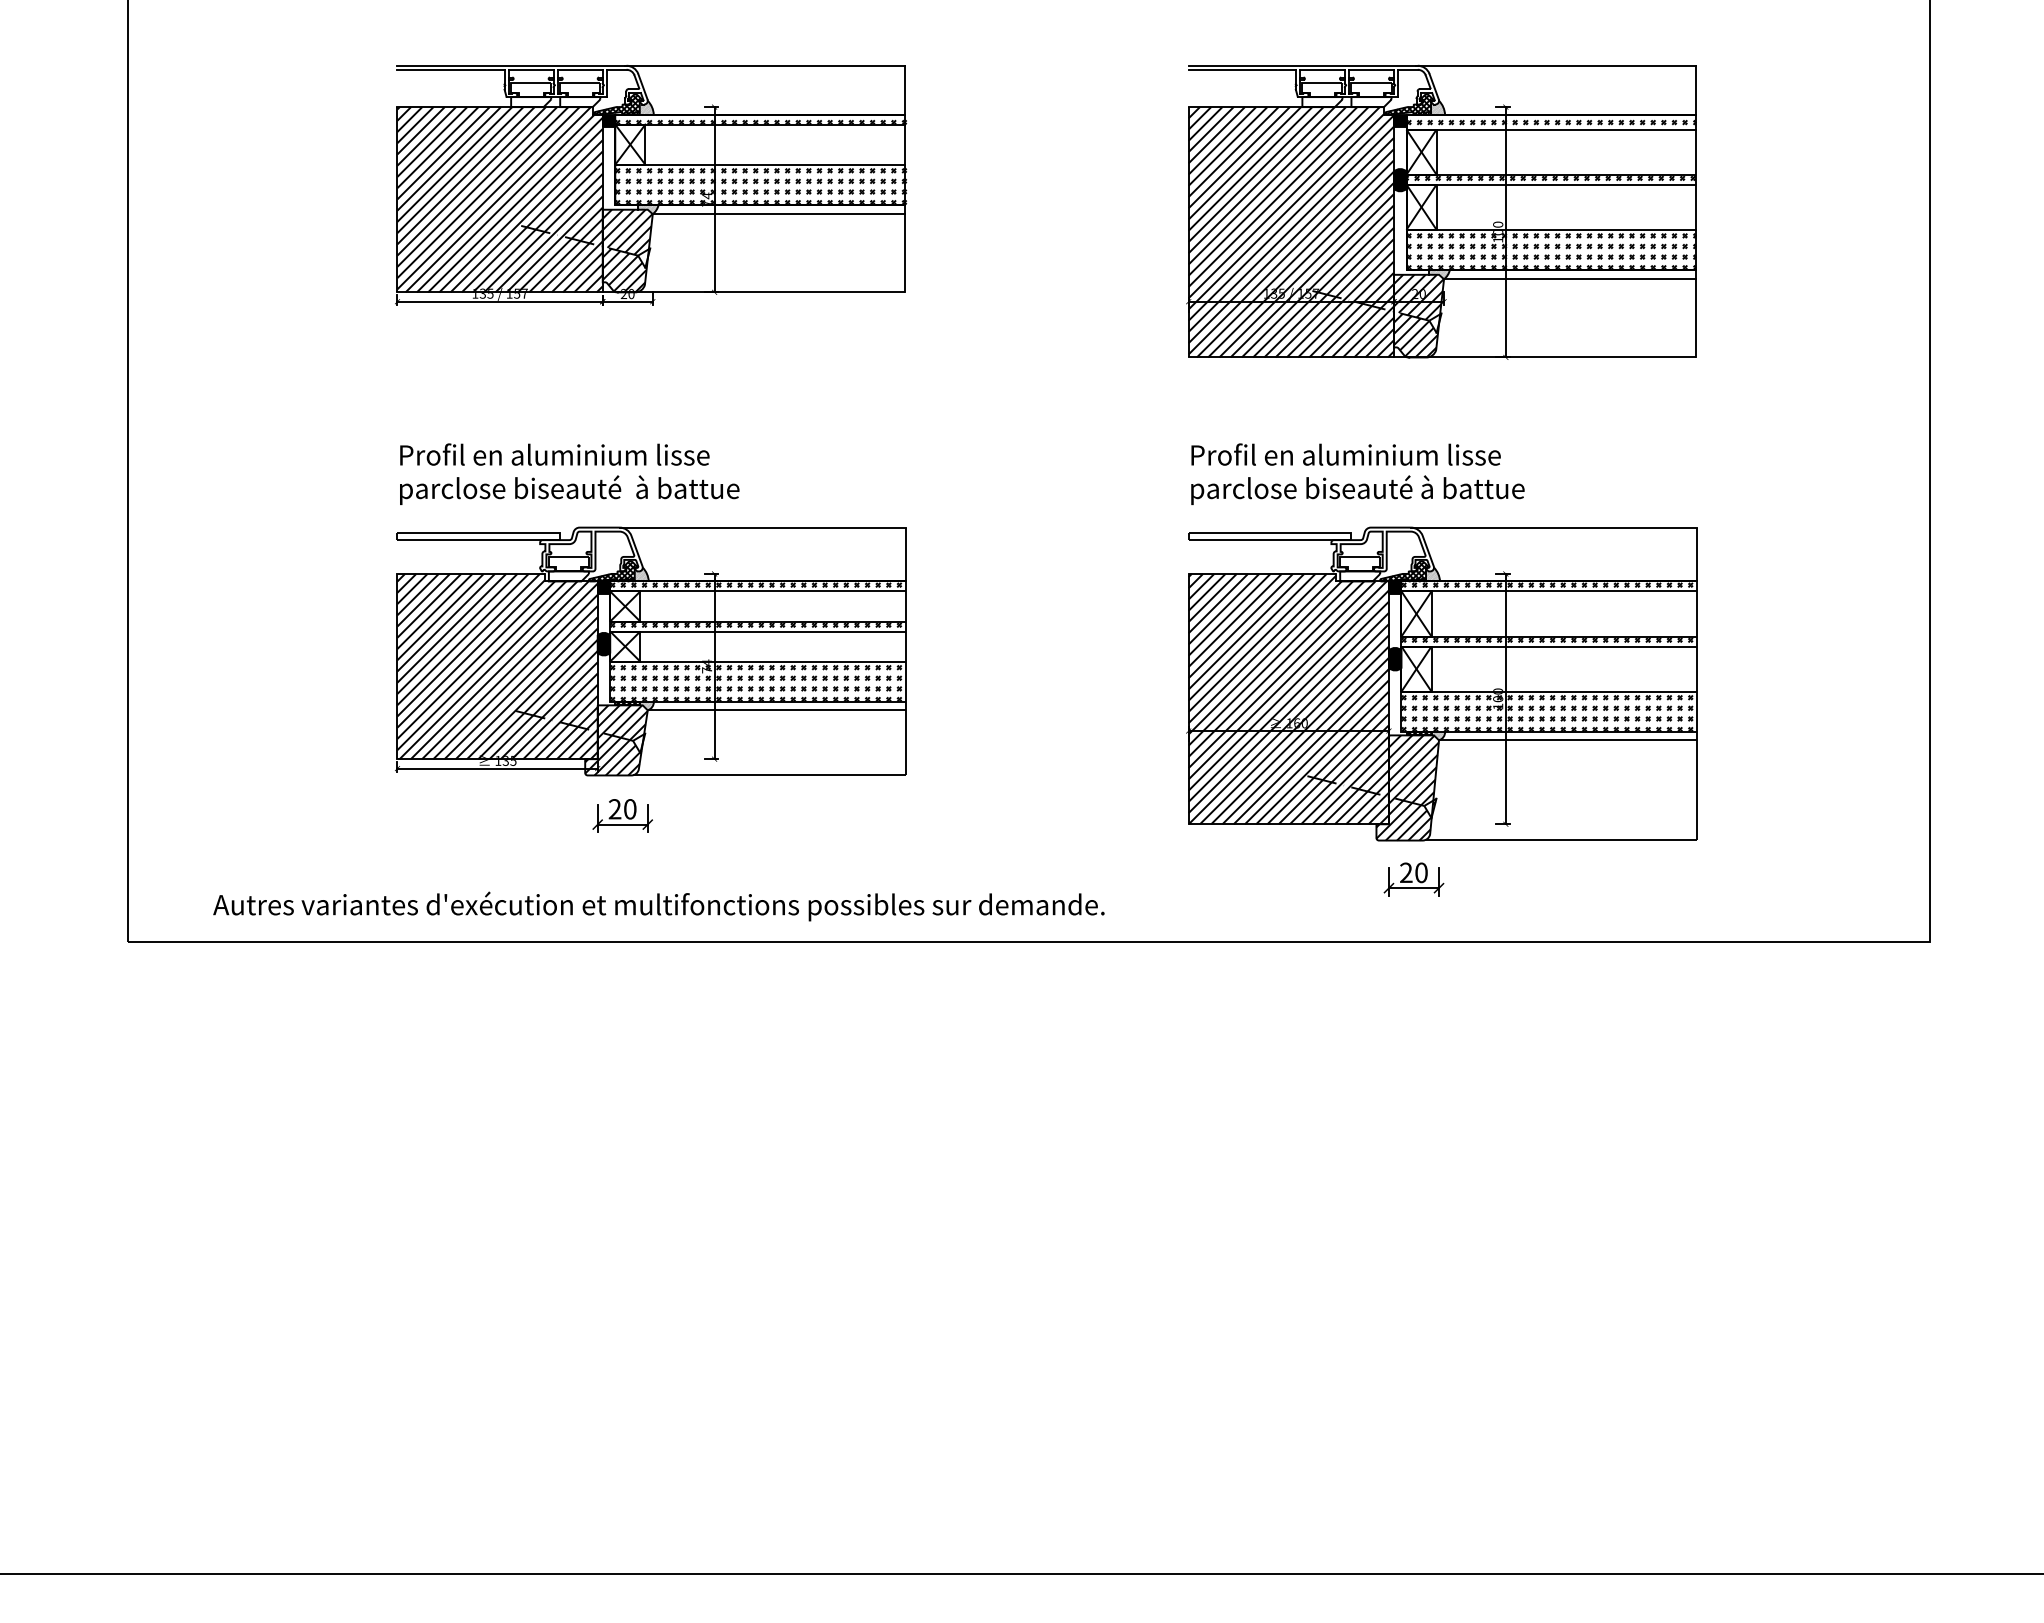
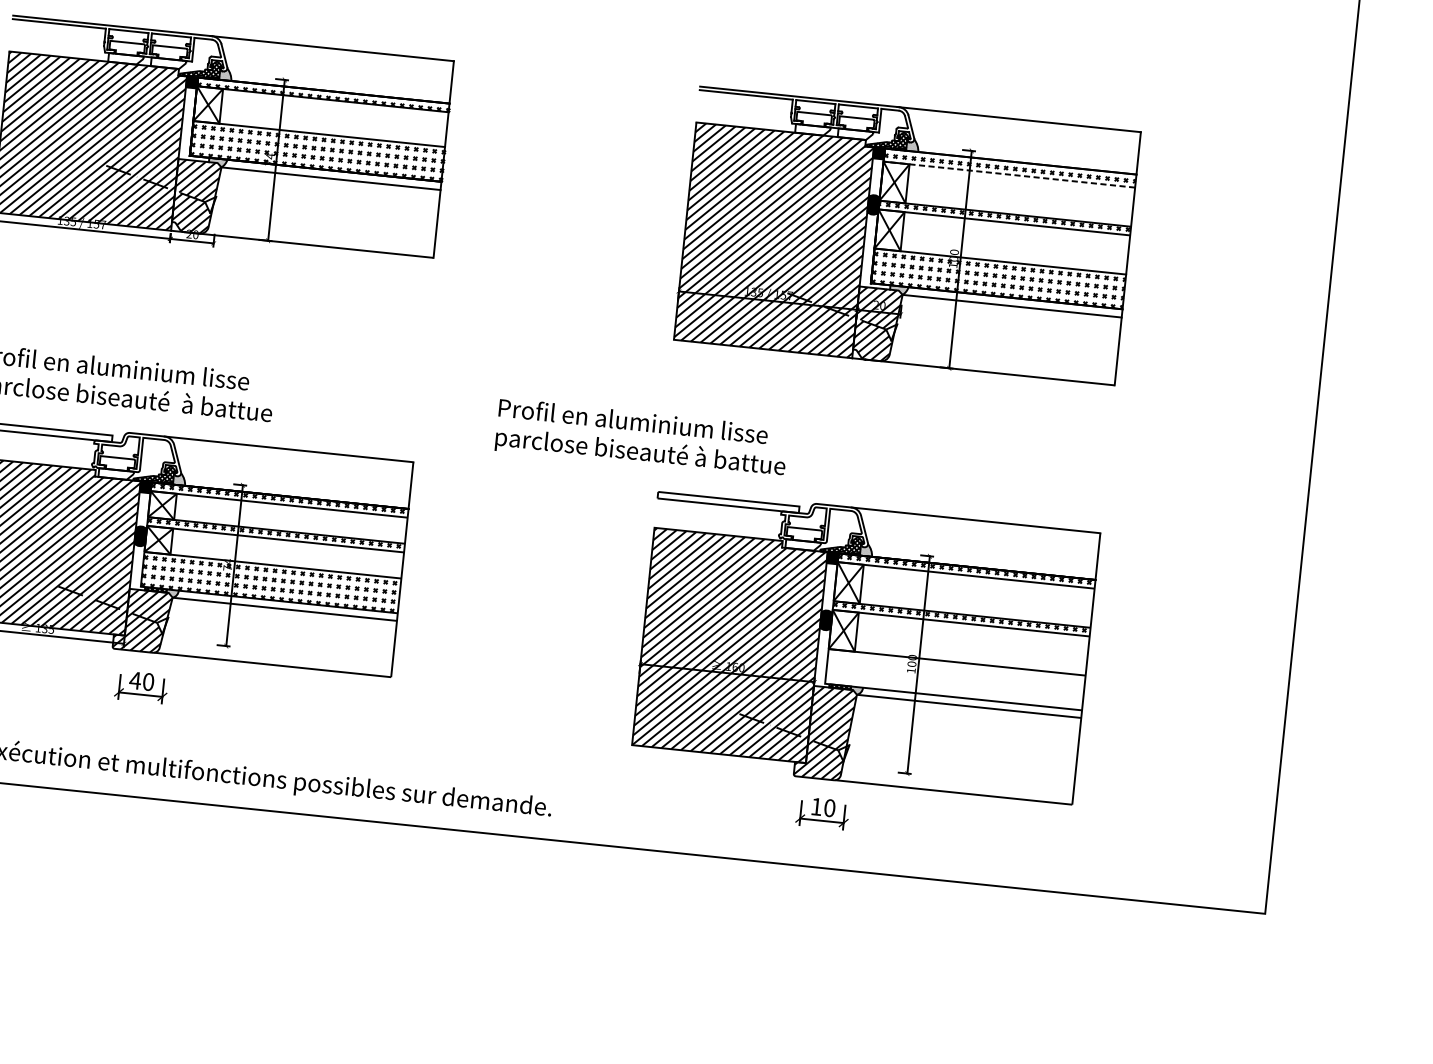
line: (1551, 129) -> (1009, 174), solid -> dashed
text: (1357, 473) -> (641, 438), moved
hatch: (1546, 713) -> (952, 681), removed
text: (614, 809) -> (134, 680), 20 -> 40
text: (1406, 872) -> (816, 806), 20 -> 10

